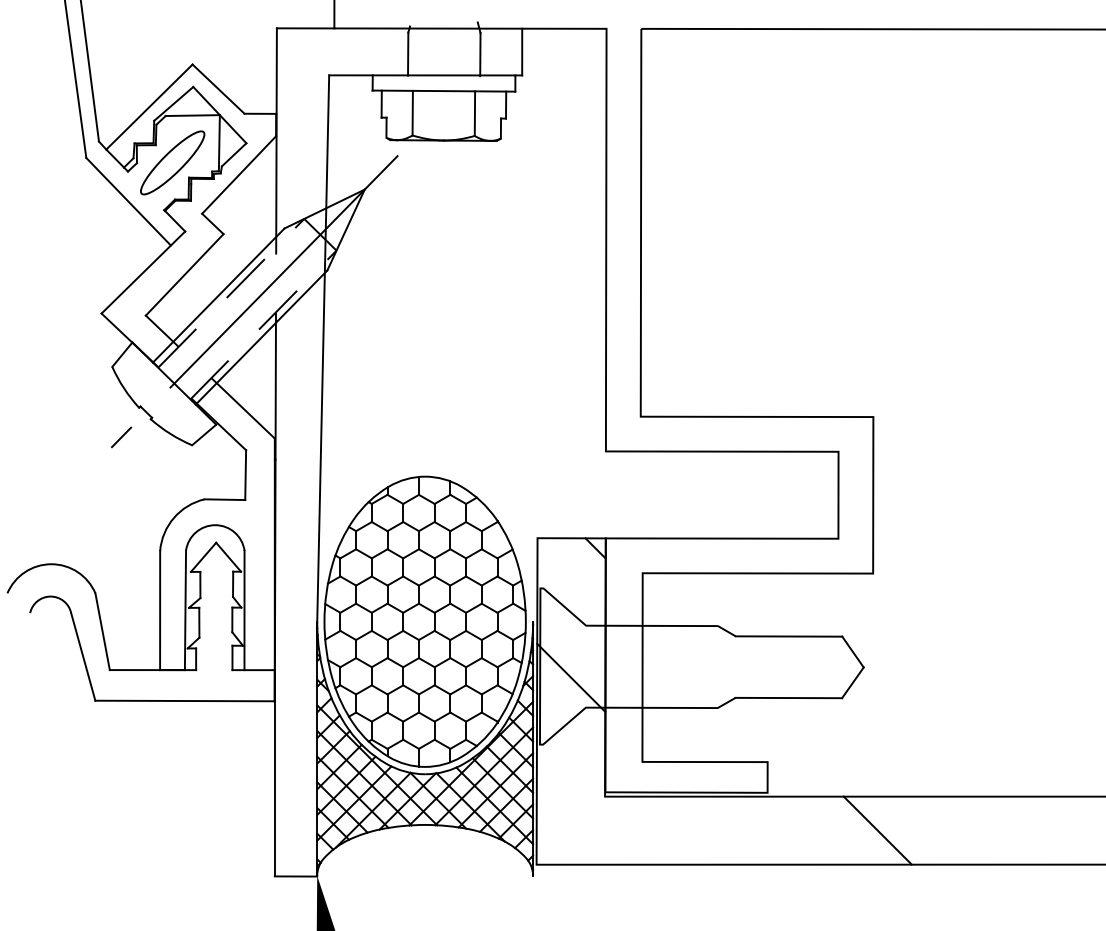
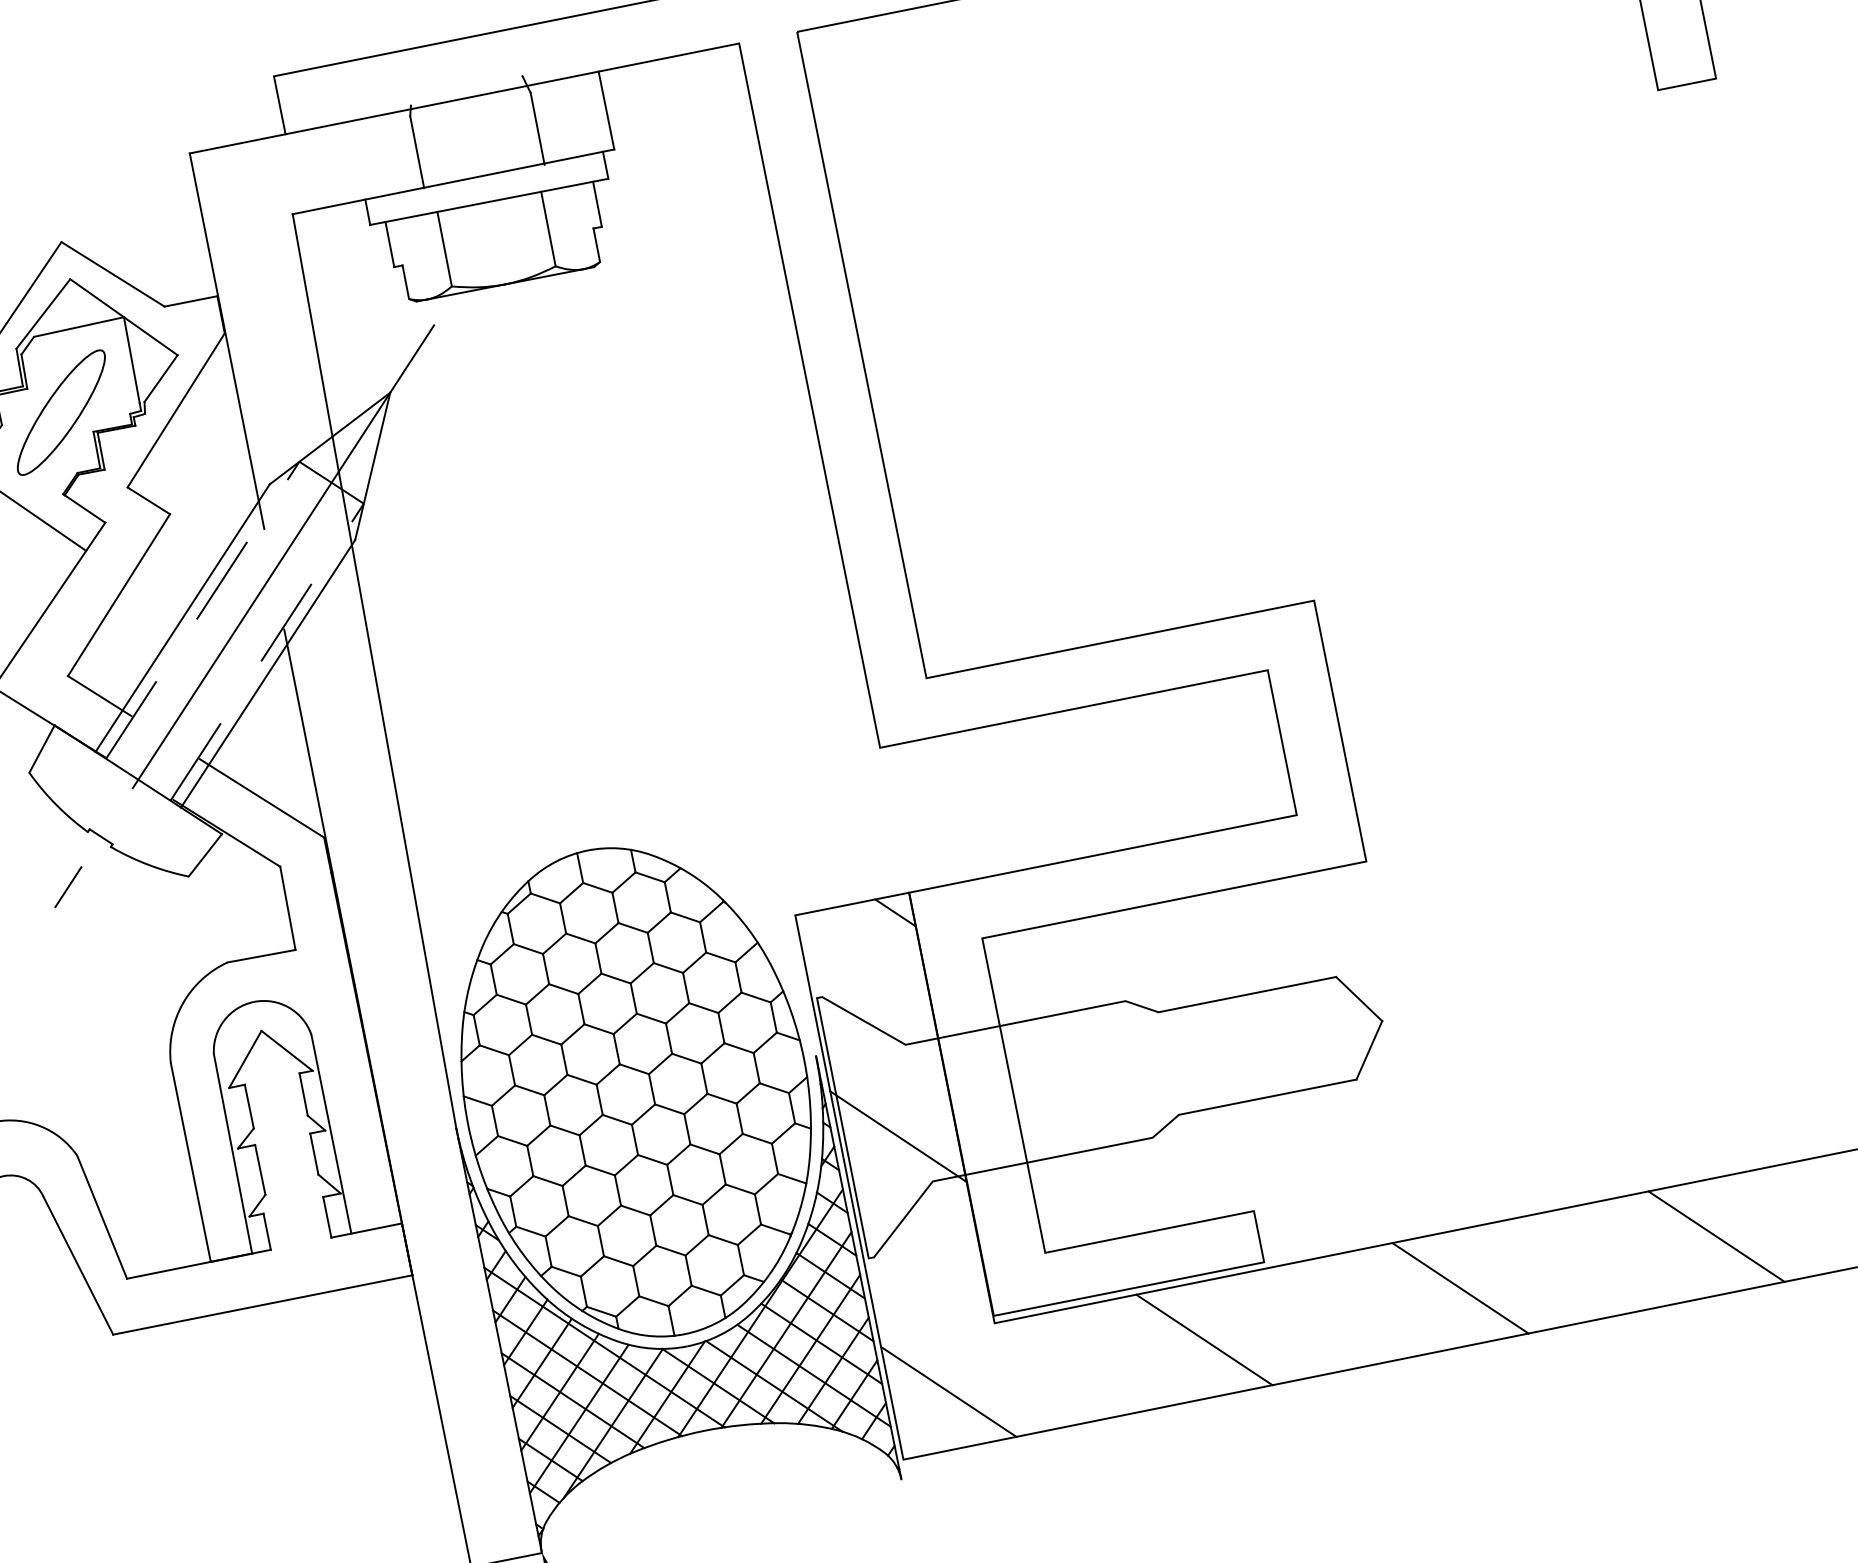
line: (570, 830) -> (948, 1391), added
line: (724, 830) -> (1205, 1339), added
line: (1031, 830) -> (1716, 1236), added

